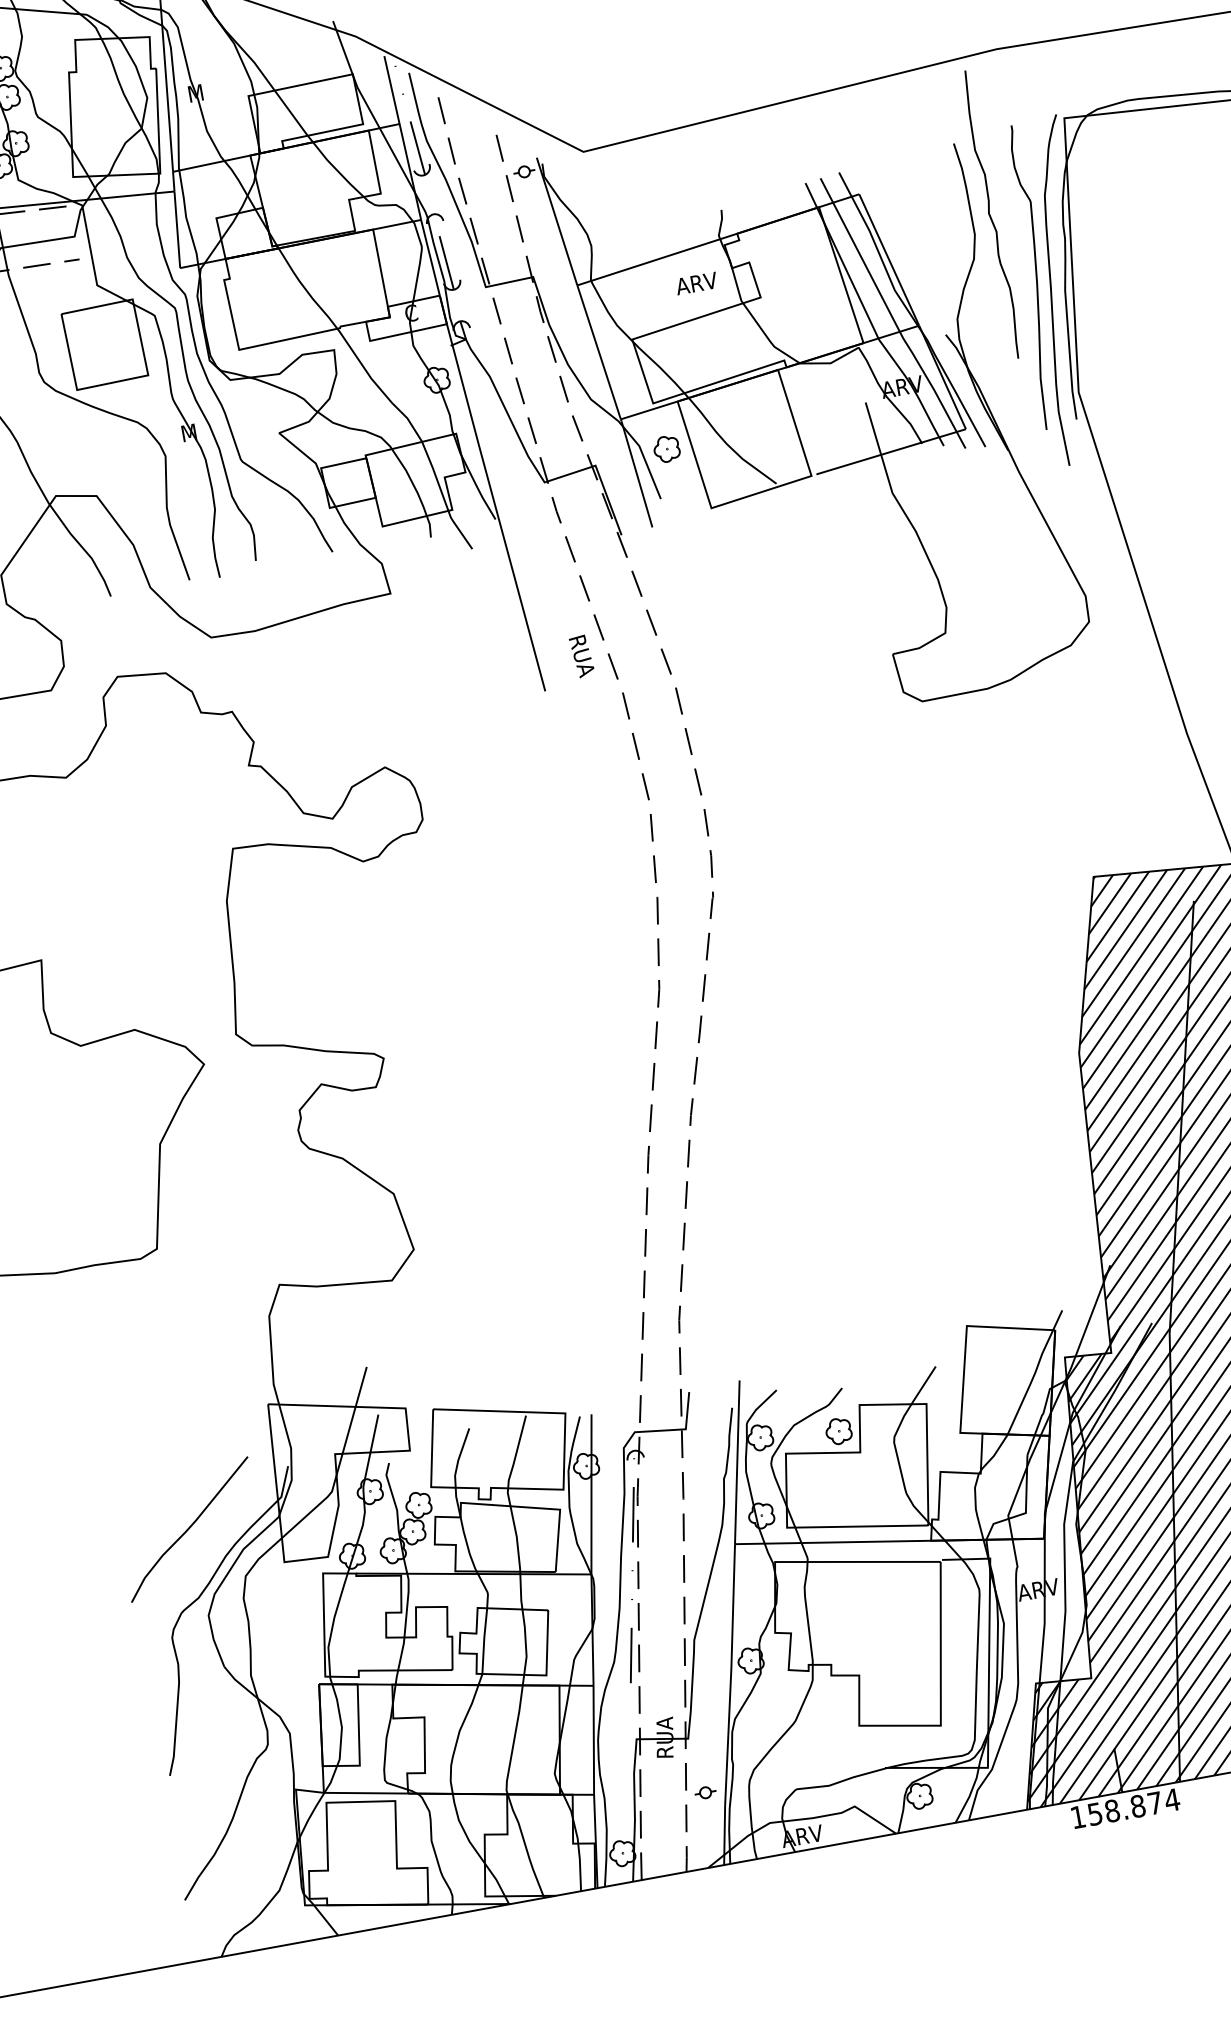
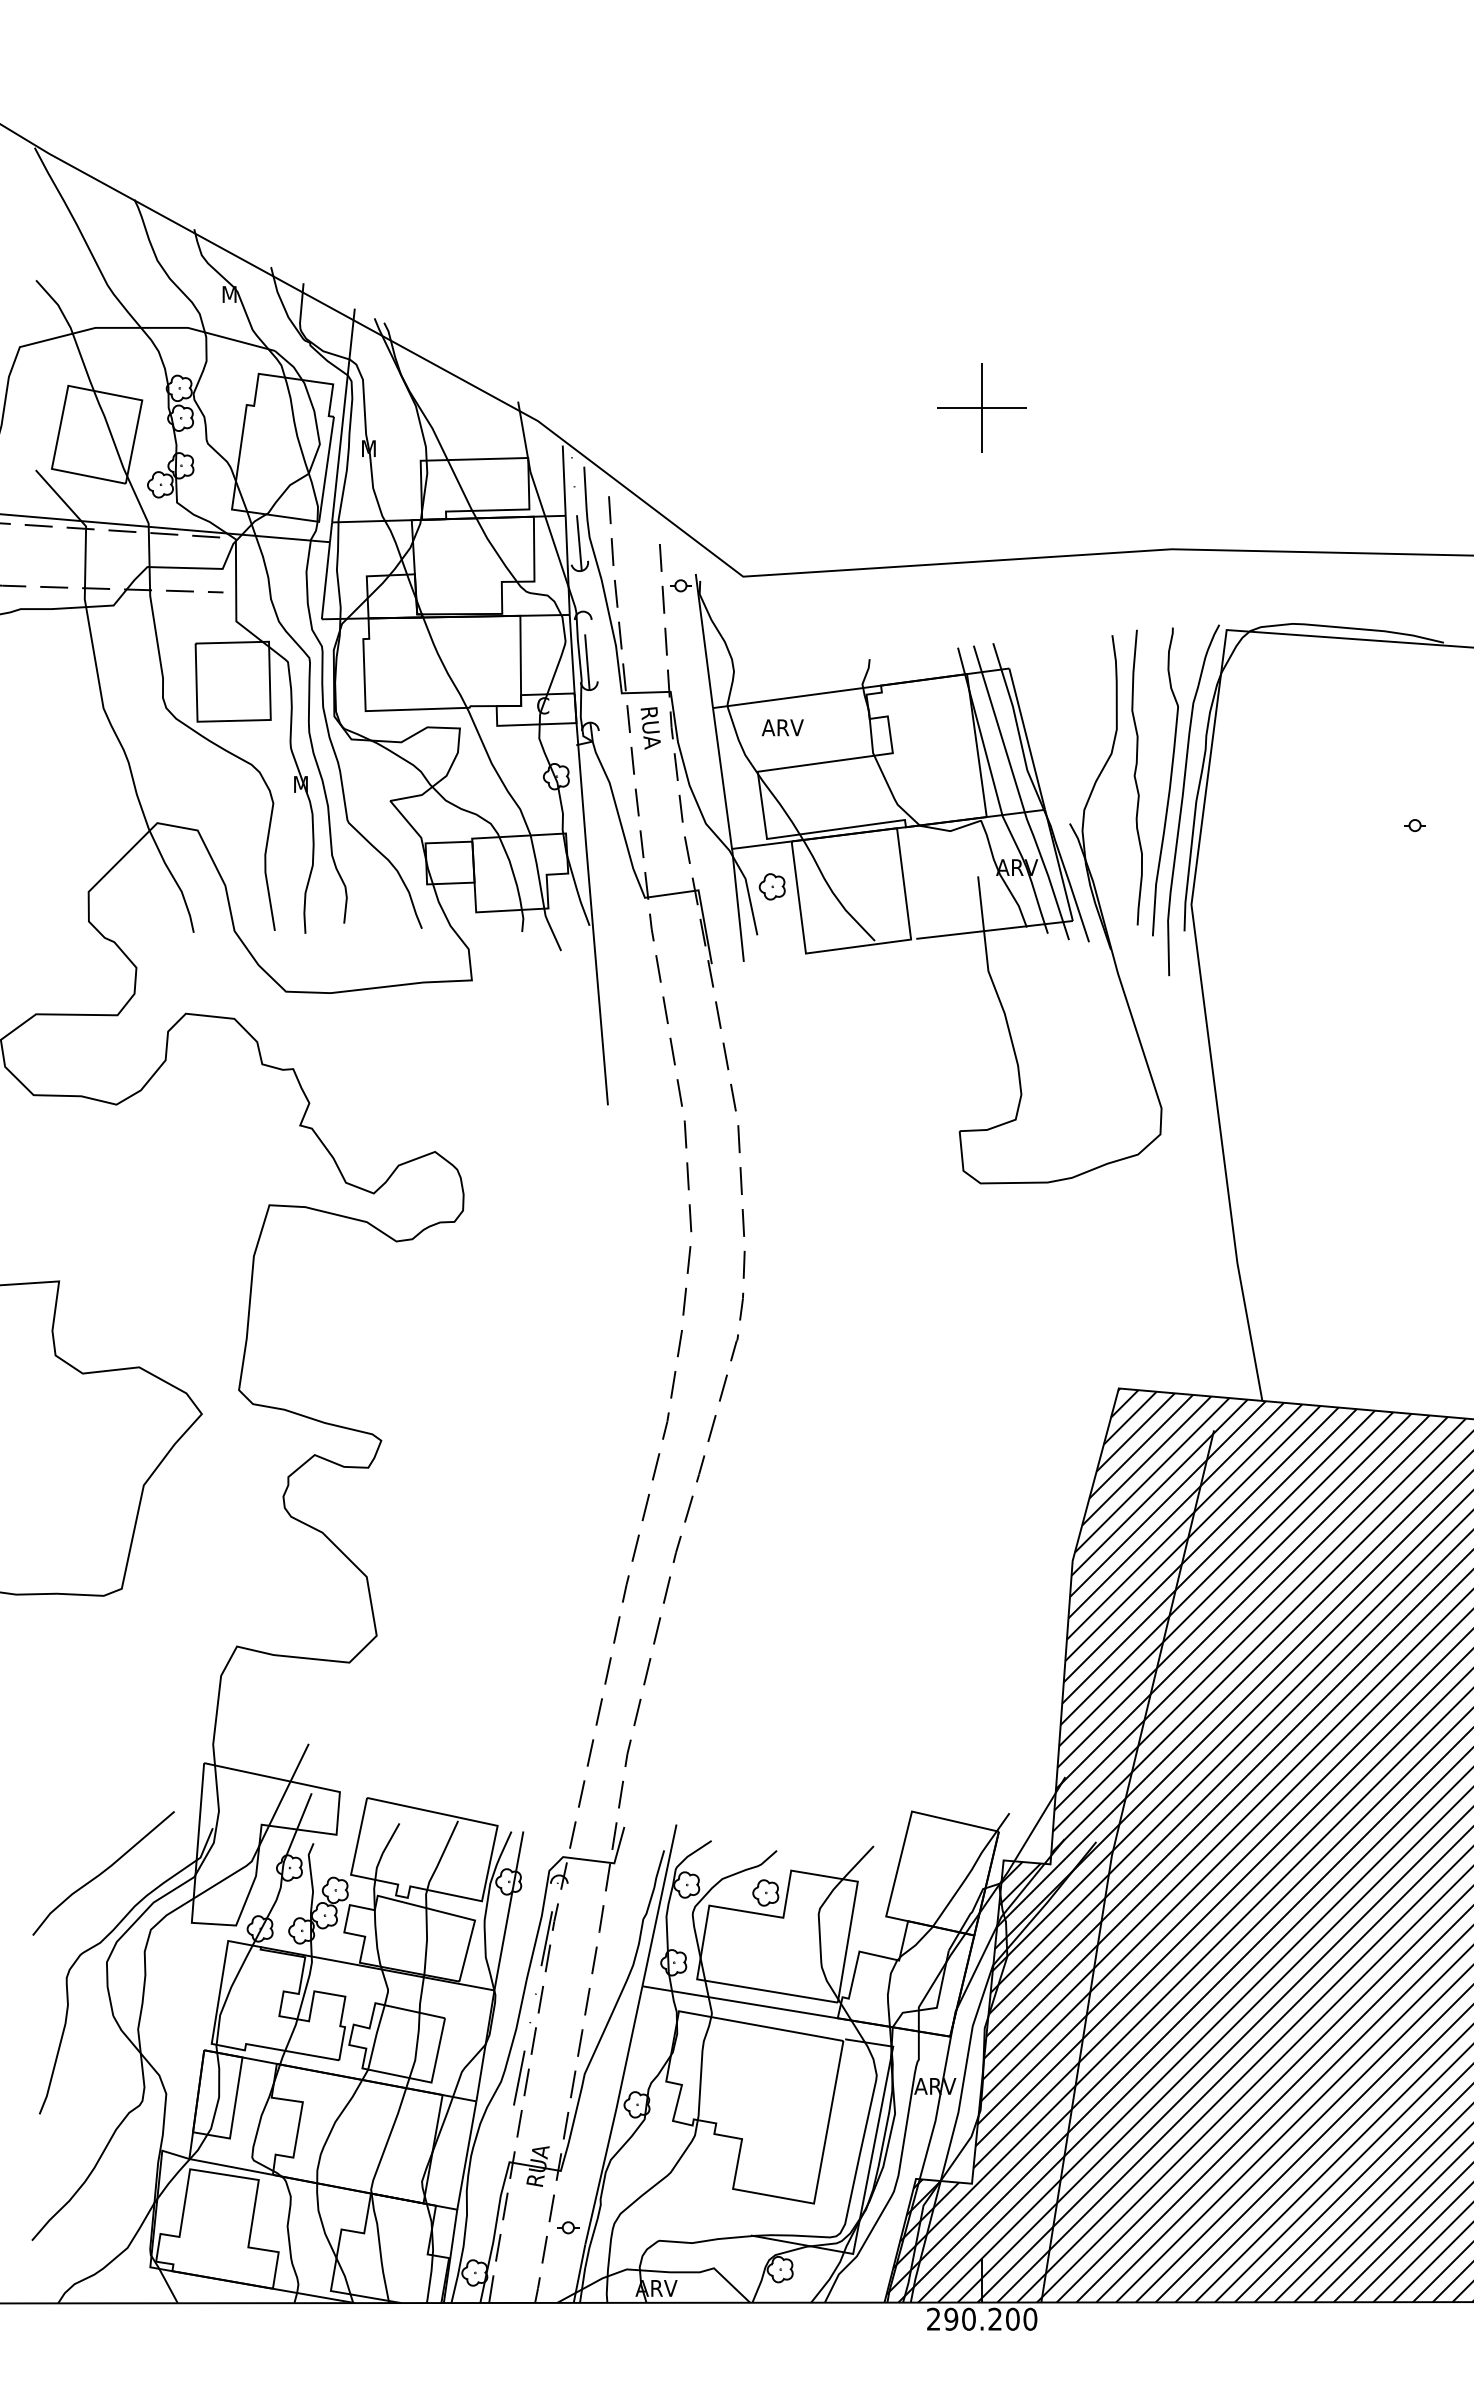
curve: (990, 214) -> (1135, 777), moved
text: (696, 283) -> (782, 727), moved
text: (581, 656) -> (650, 728), moved
text: (1125, 1807) -> (982, 2318), 158.874 -> 290.200

